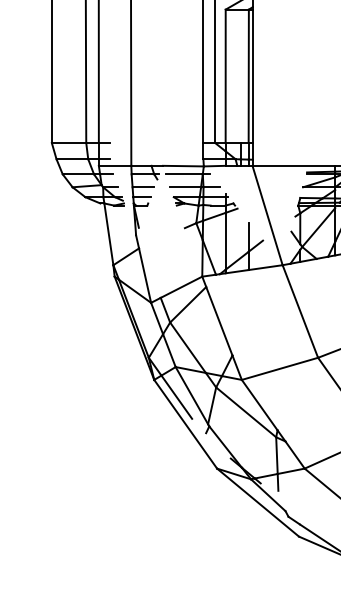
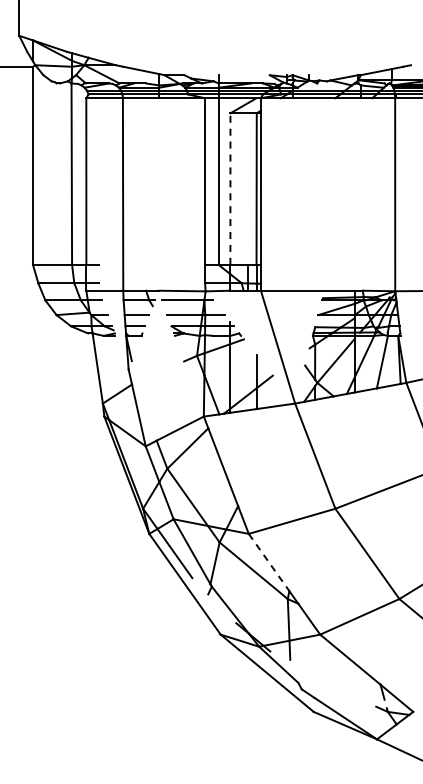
line: (225, 76) -> (230, 189), solid -> dashed
line: (260, 405) -> (269, 562), solid -> dashed

